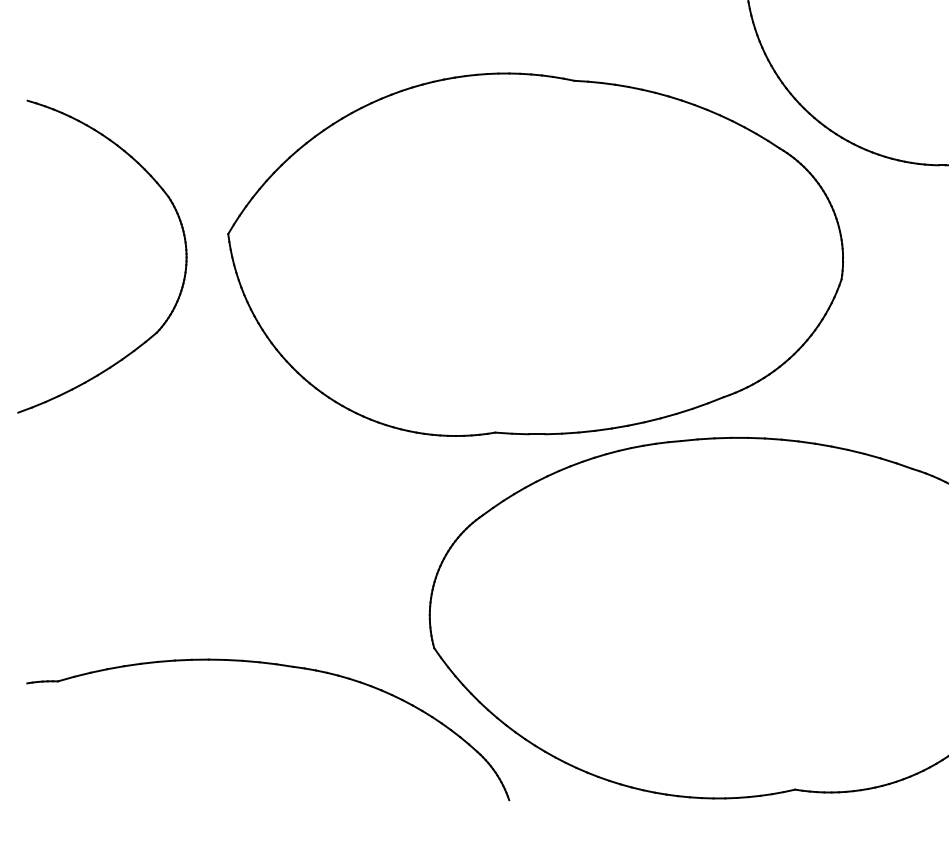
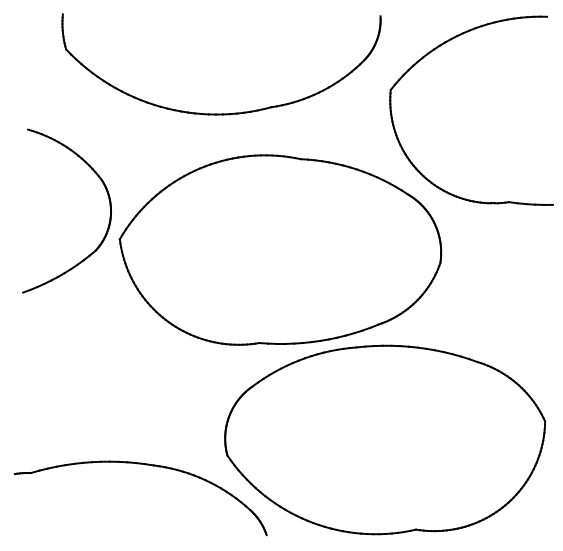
part: (183, 247) -> (109, 206), moved

